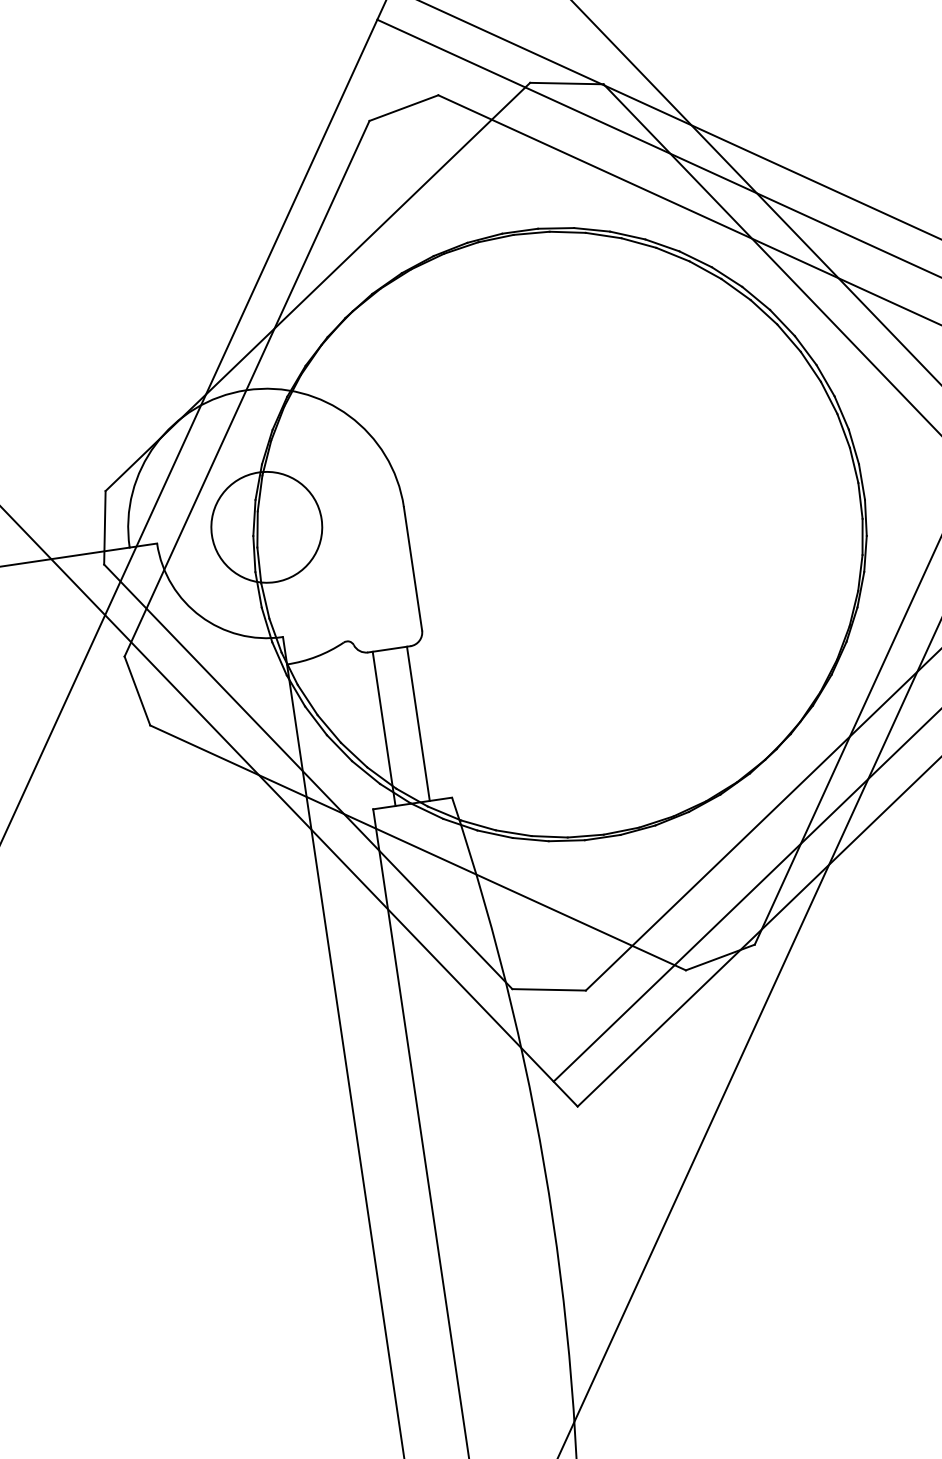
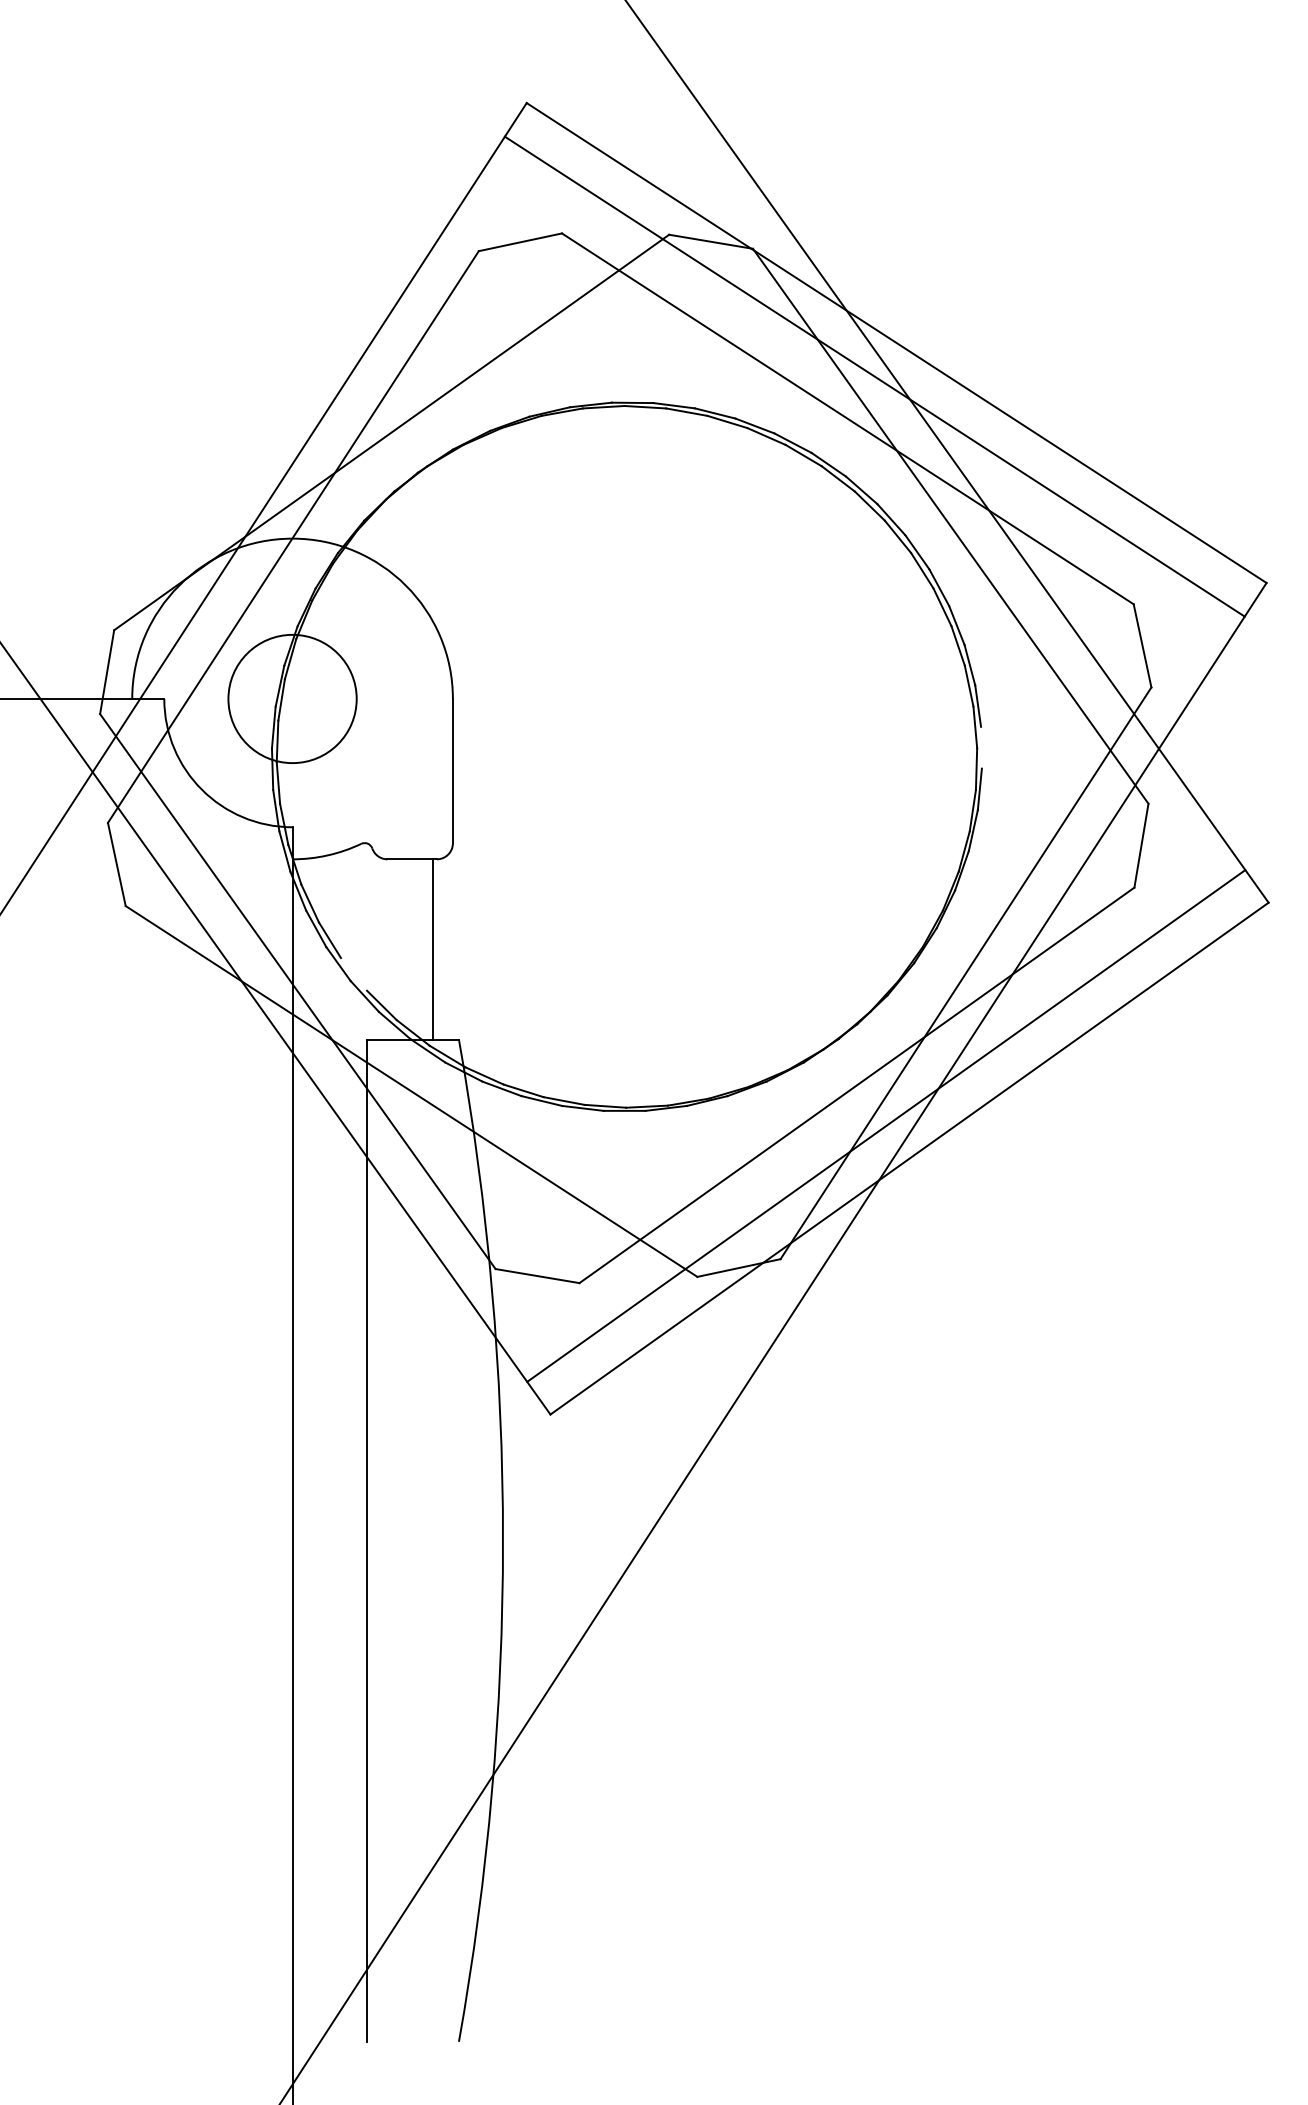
line: (861, 481) -> (981, 747), removed
line: (383, 728) -> (392, 949), removed
line: (353, 755) -> (353, 974), removed

